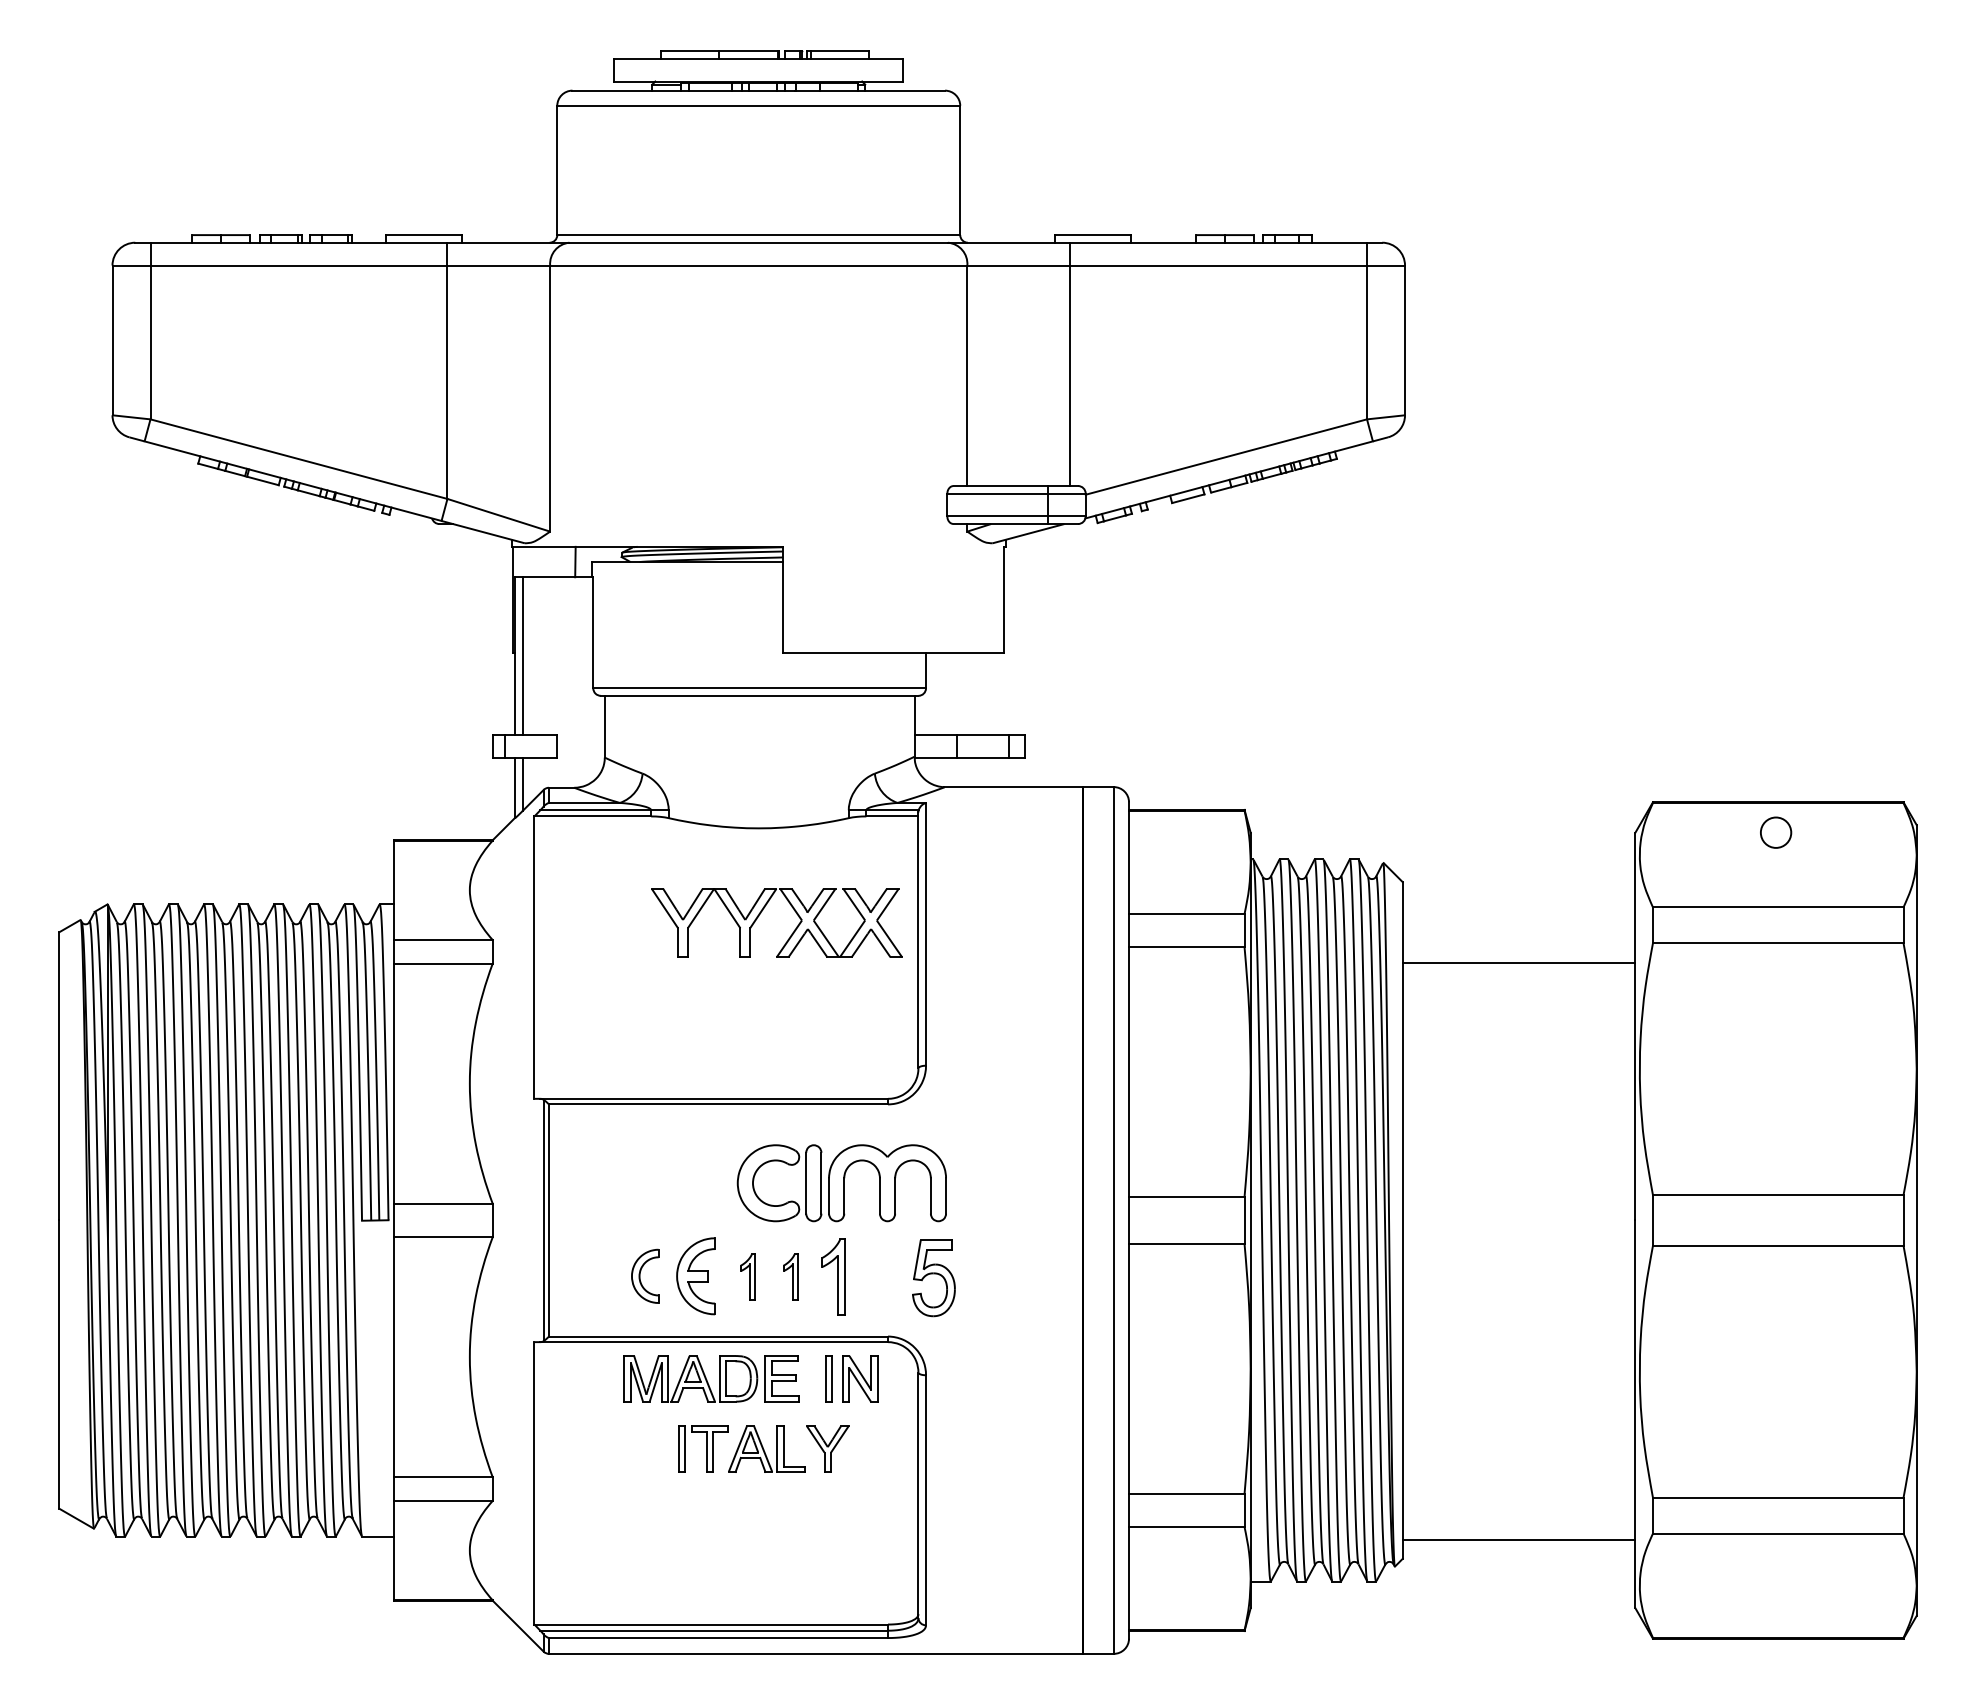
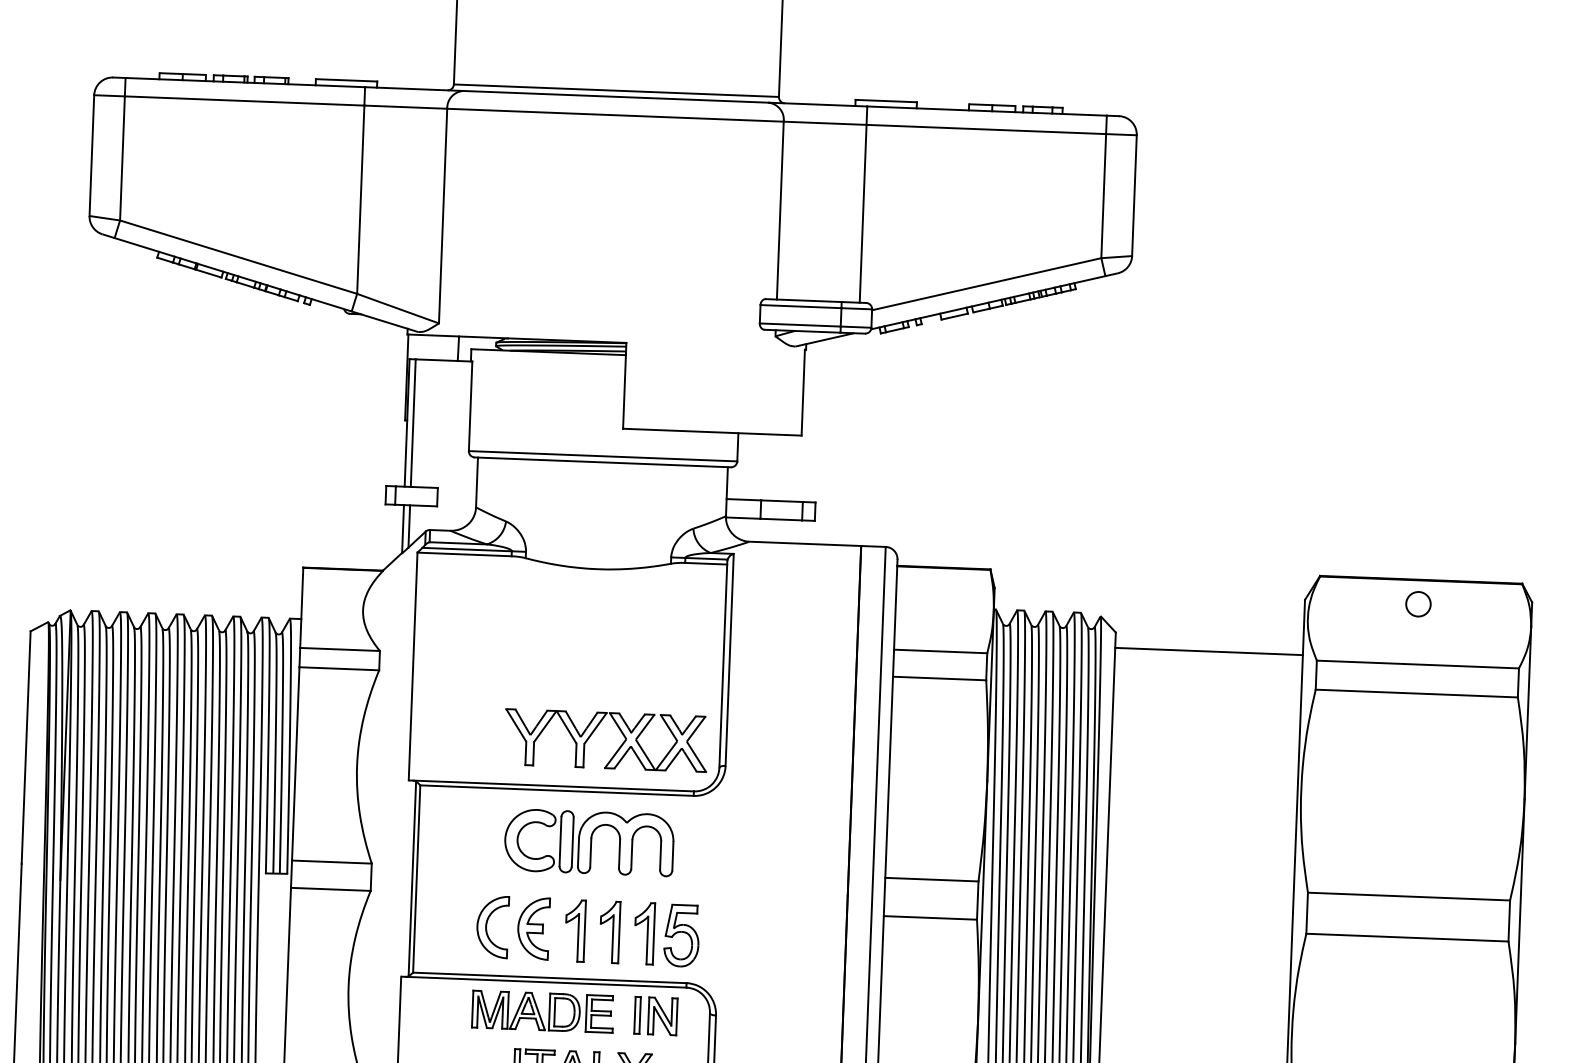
part: (761, 913) -> (593, 732), moved
line: (1518, 963) -> (1208, 651), moved
part: (841, 1183) -> (588, 842), moved
part: (644, 1276) -> (491, 927), size x1.43
part: (747, 1276) -> (575, 930), size x1.67
part: (790, 1276) -> (609, 931), size x1.67
part: (933, 1278) -> (681, 936), moved

